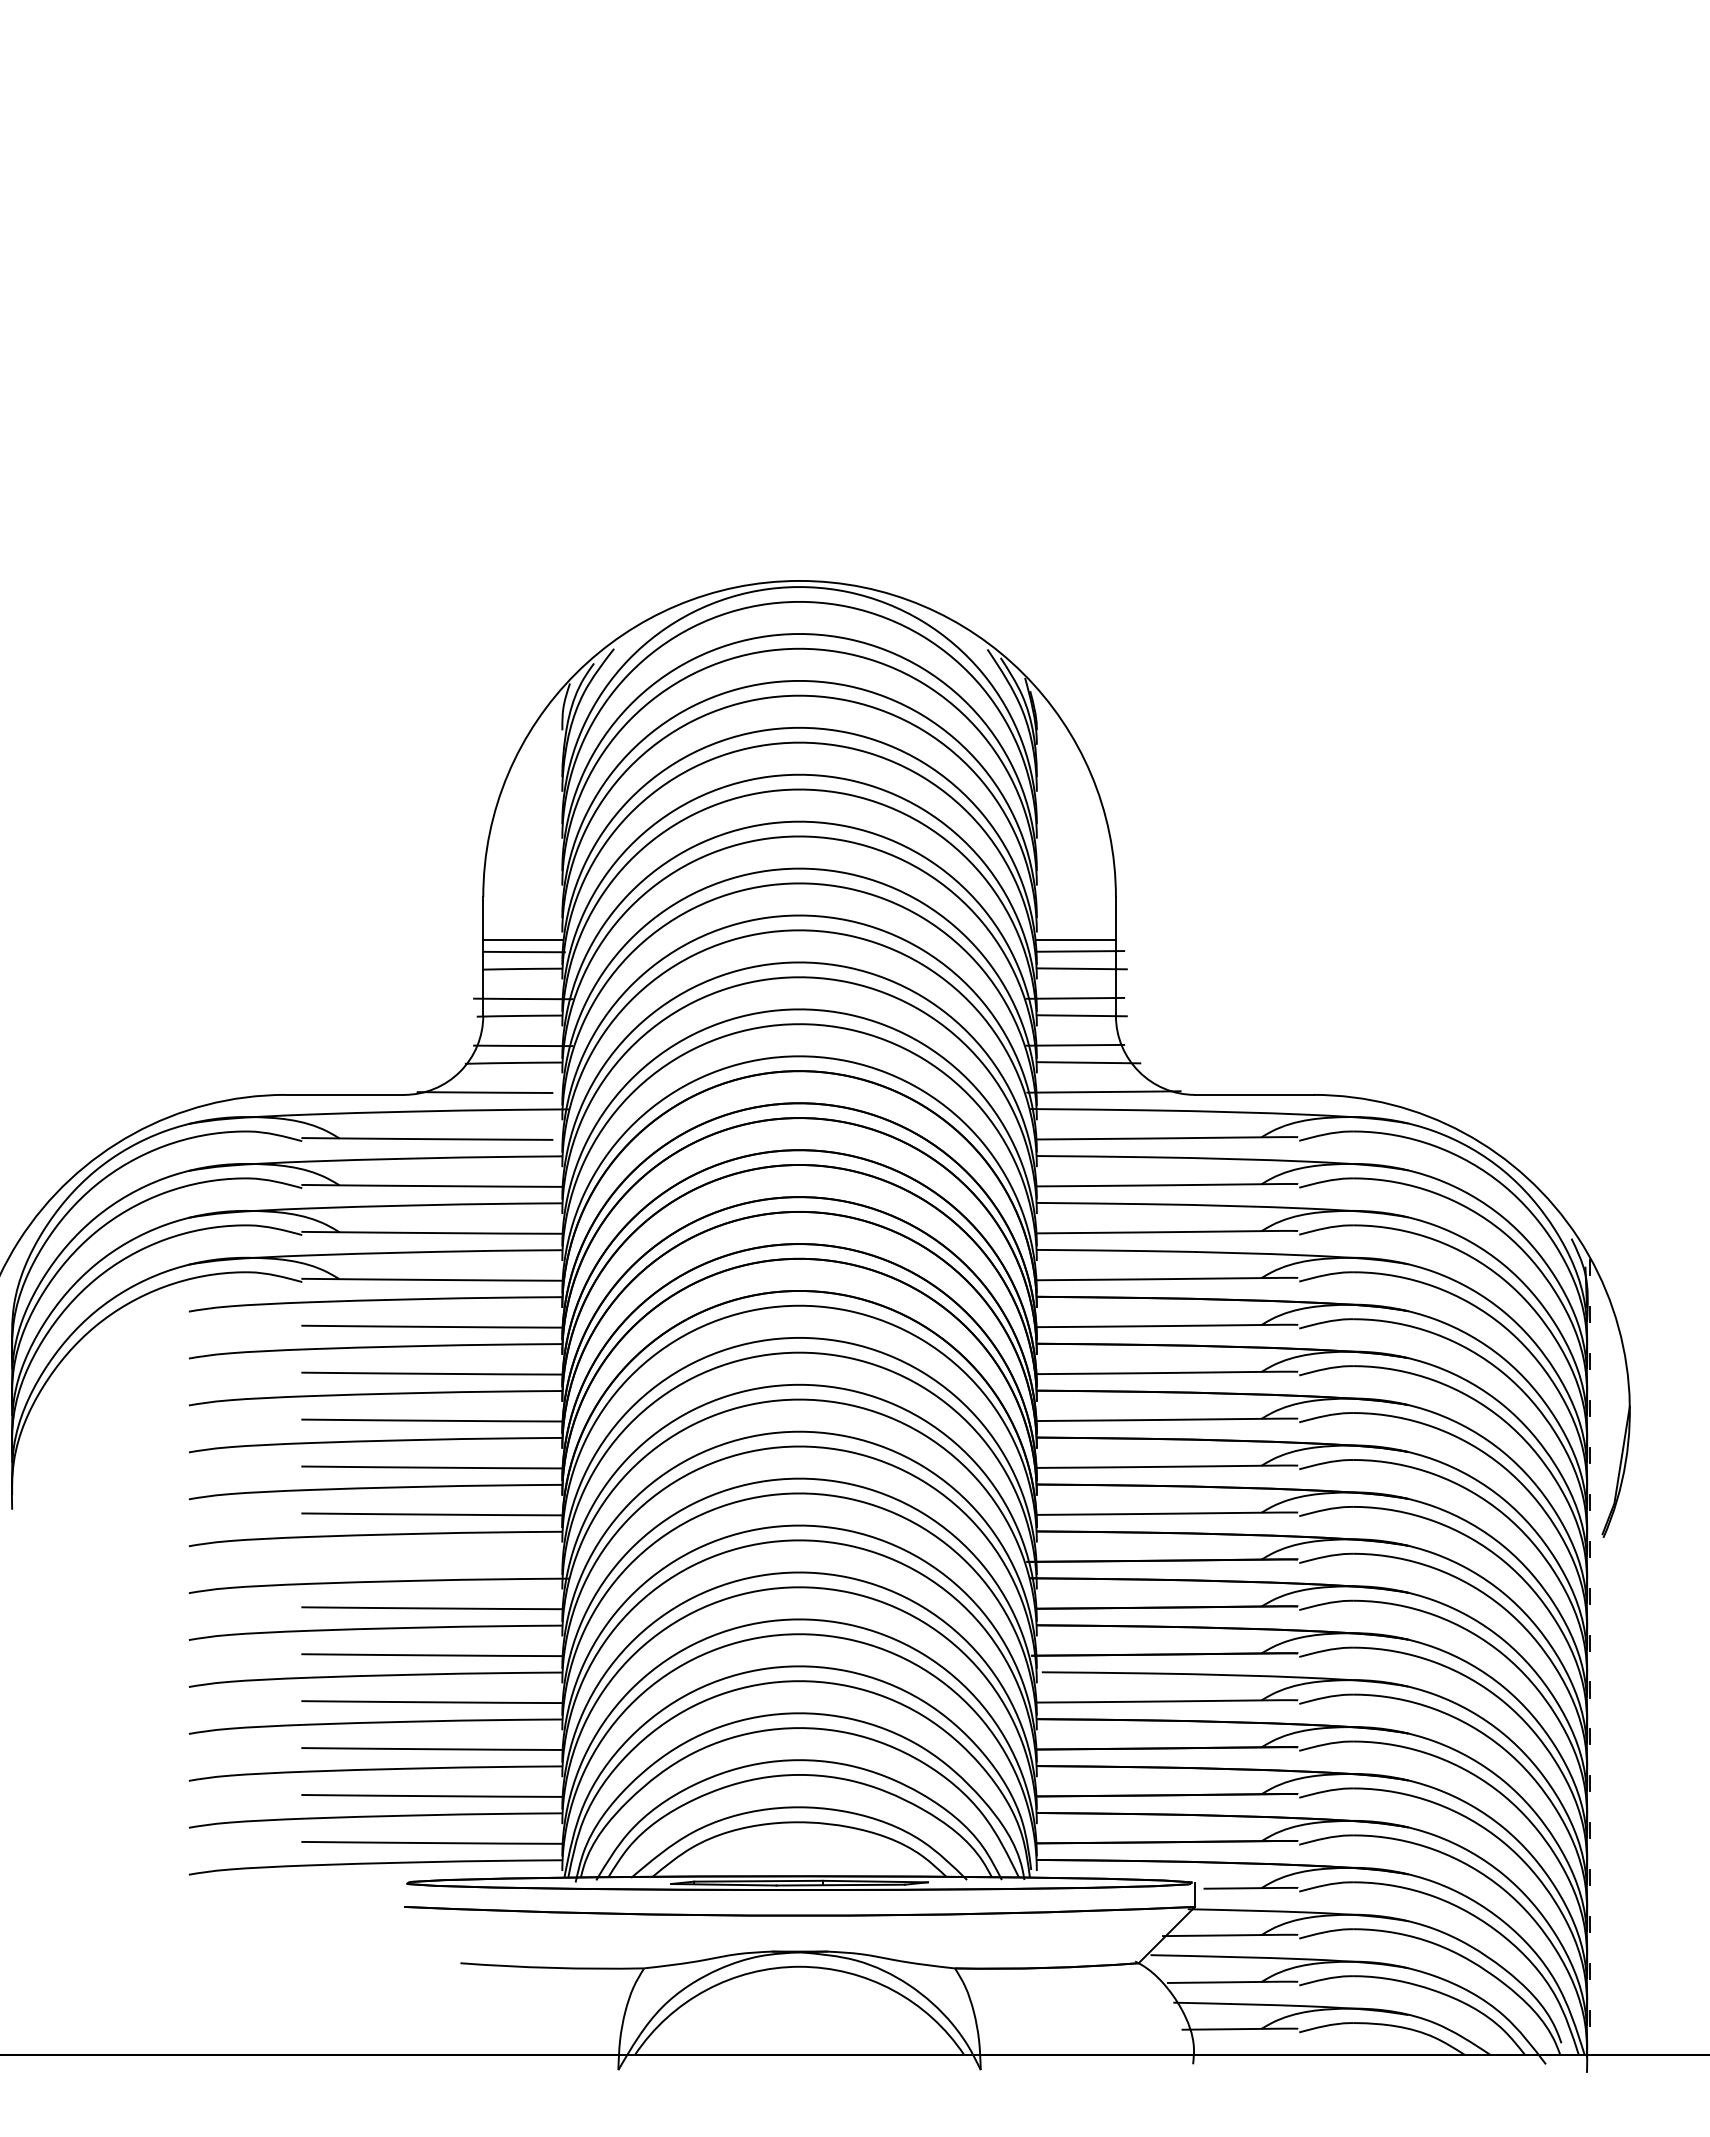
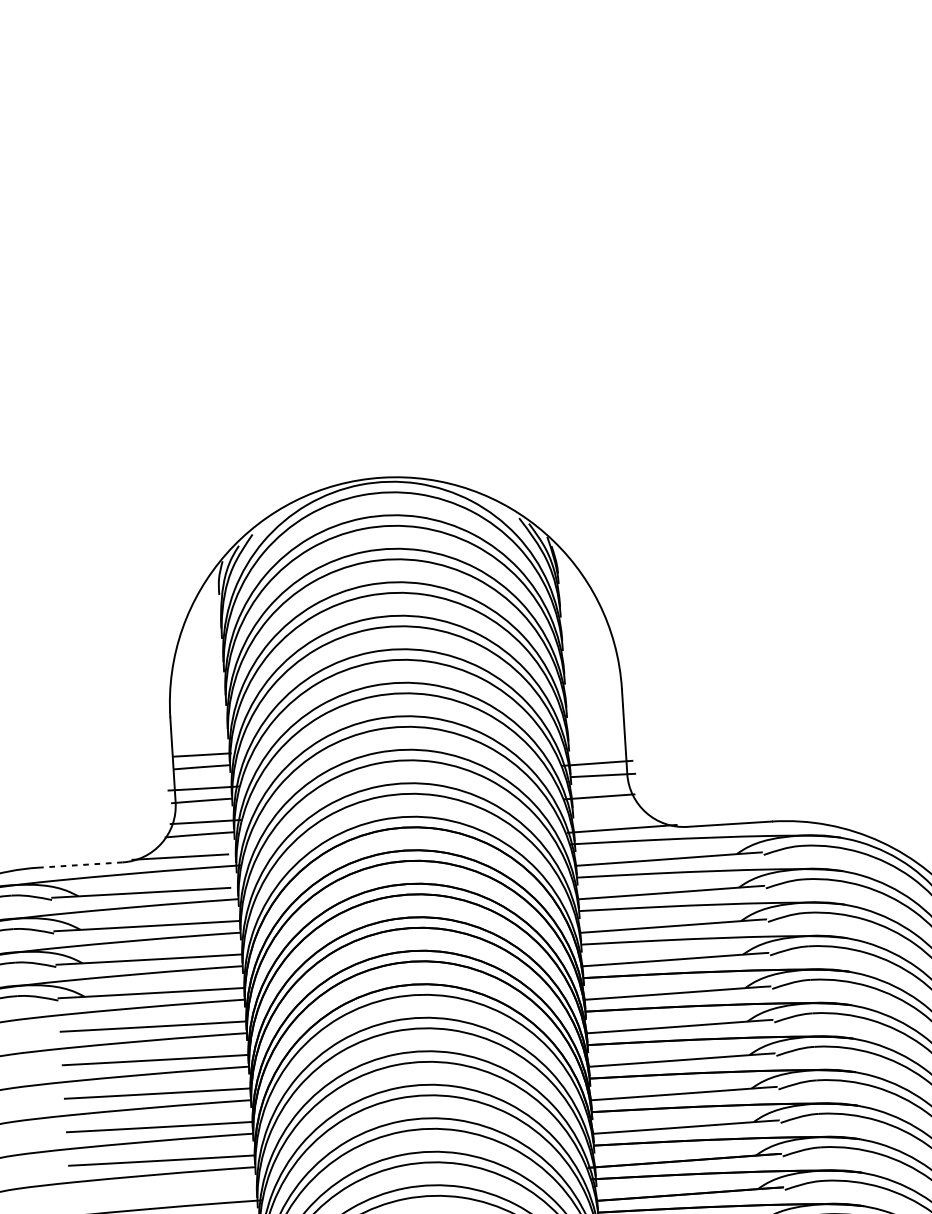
line: (522, 939) -> (200, 746), removed
line: (1075, 939) -> (595, 721), removed
line: (1080, 951) -> (599, 729), removed
line: (1081, 968) -> (600, 741), removed
line: (1088, 1062) -> (609, 808), removed
line: (344, 1094) -> (80, 864), solid -> dashed

